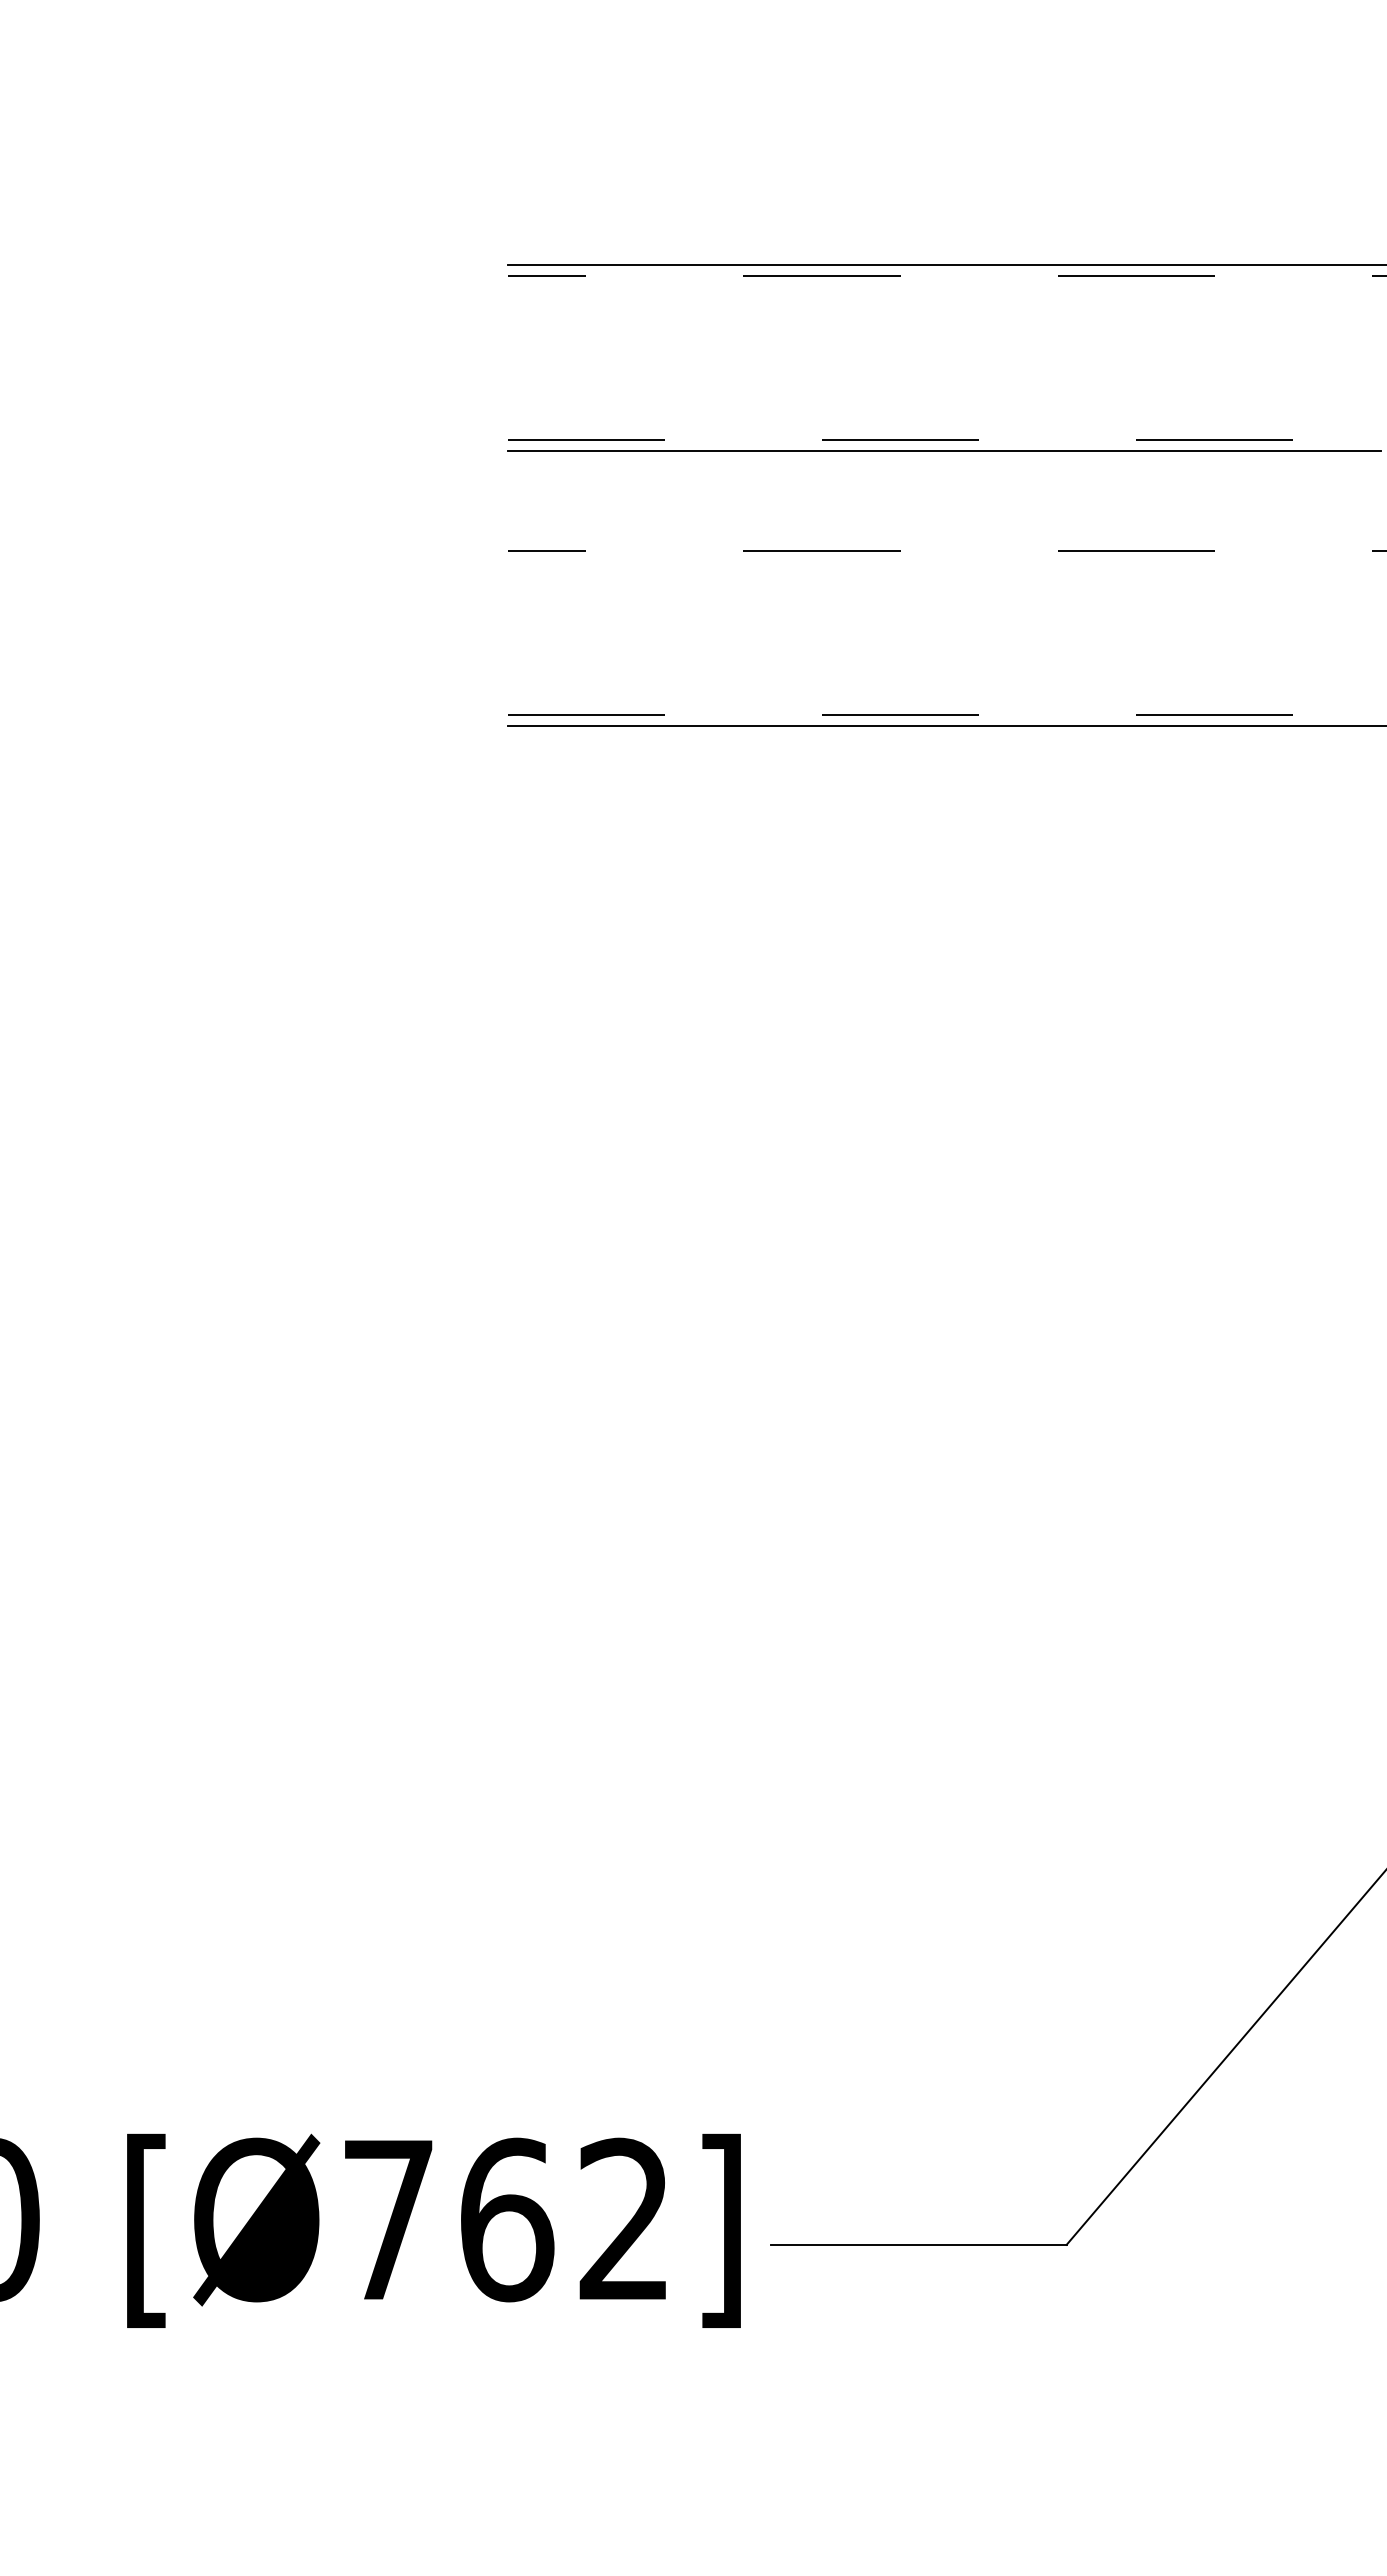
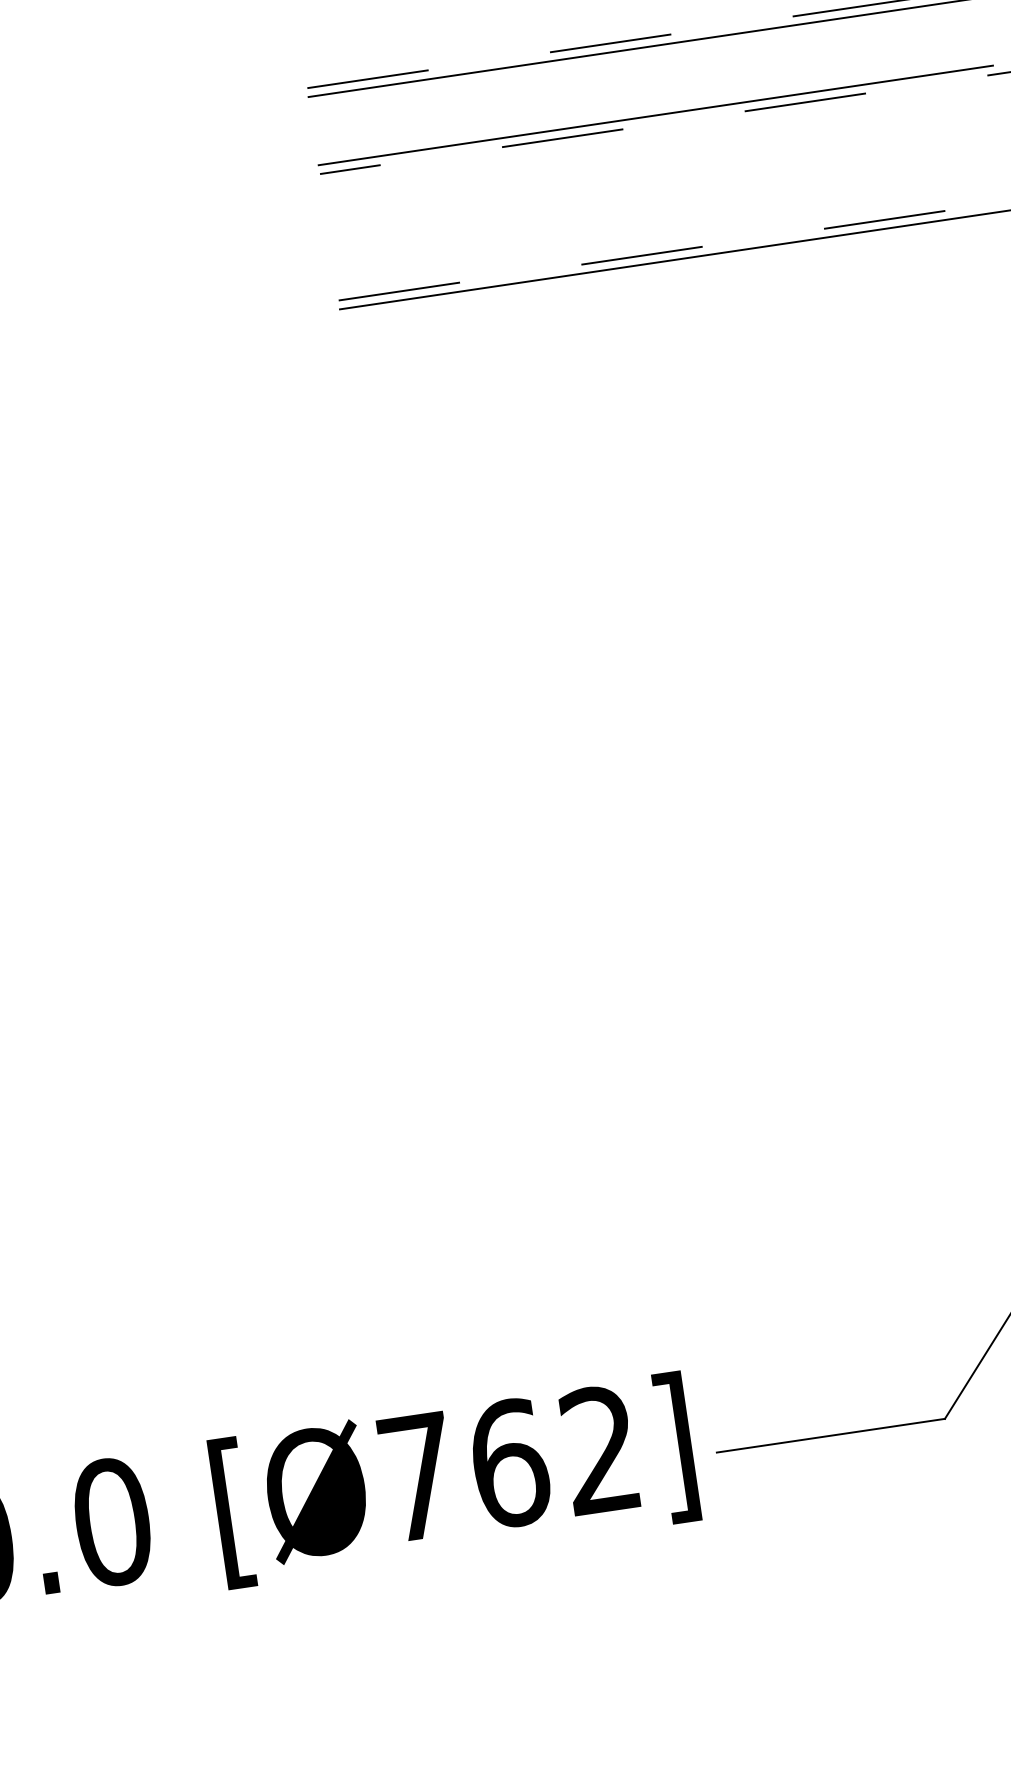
line: (943, 539) -> (655, 115), added

